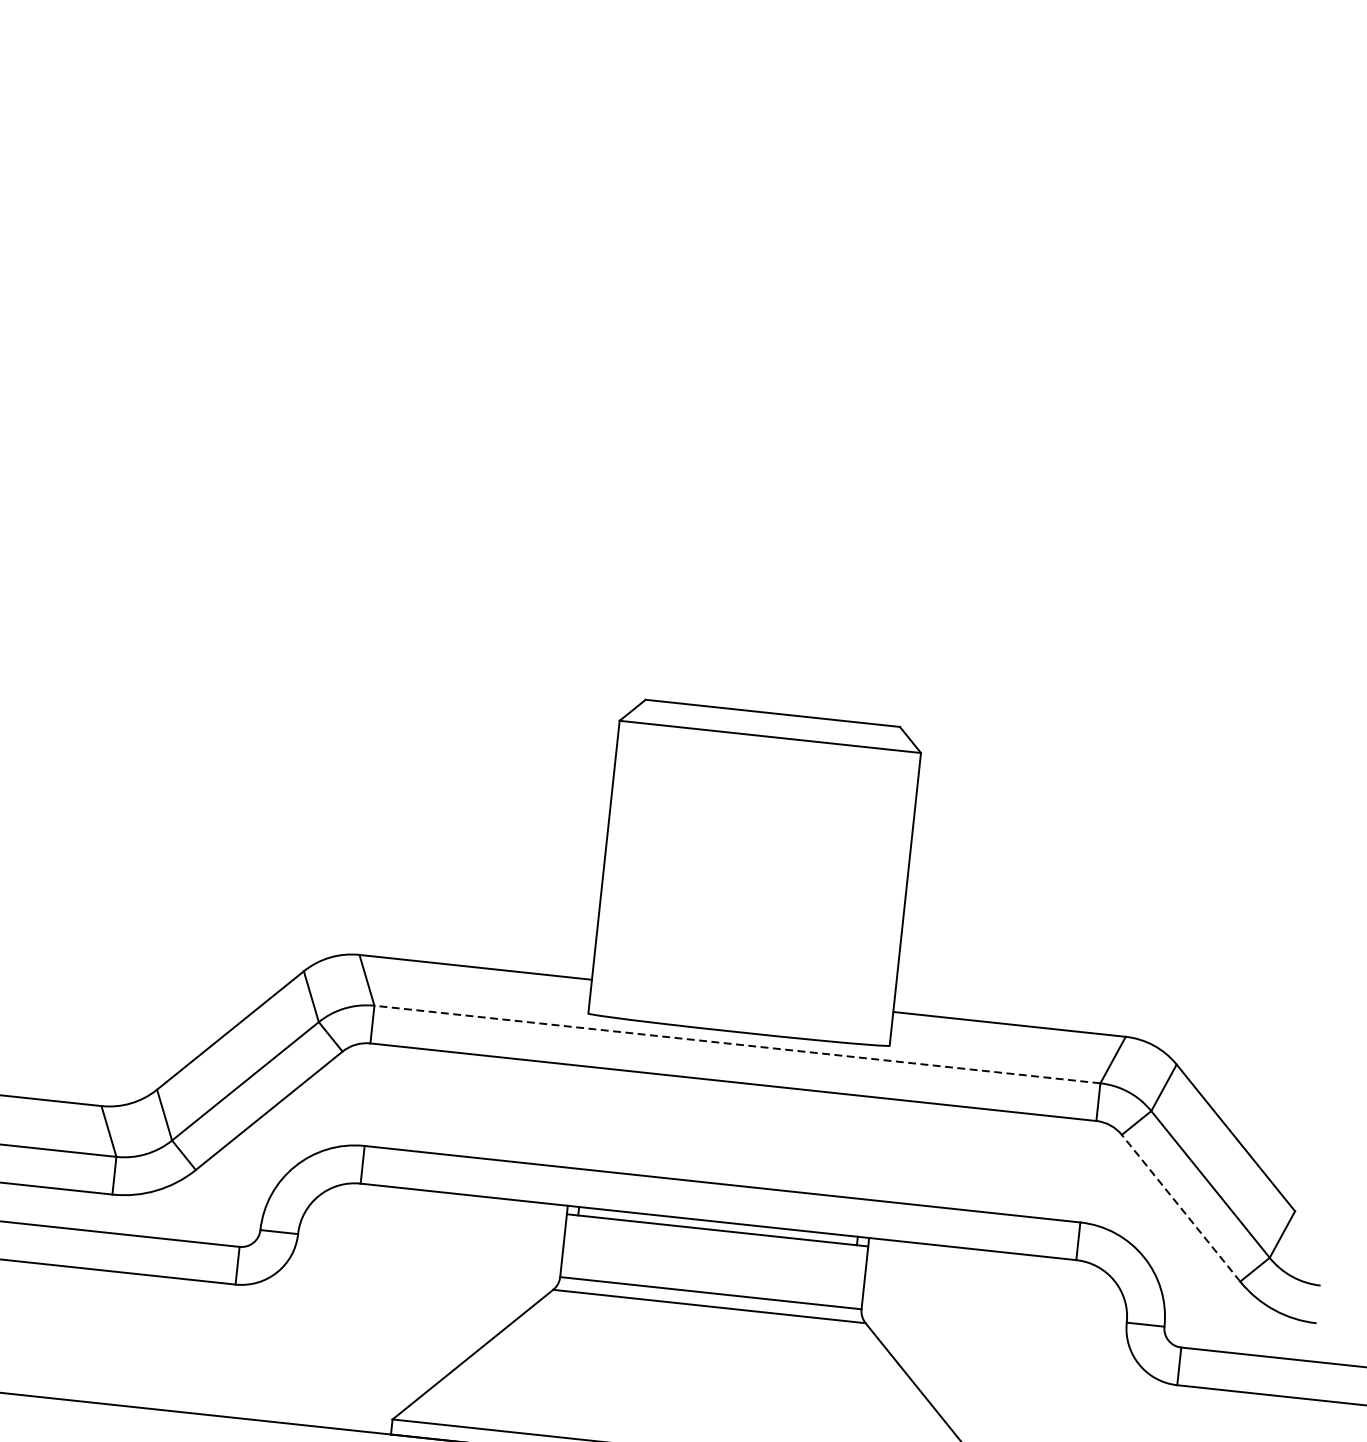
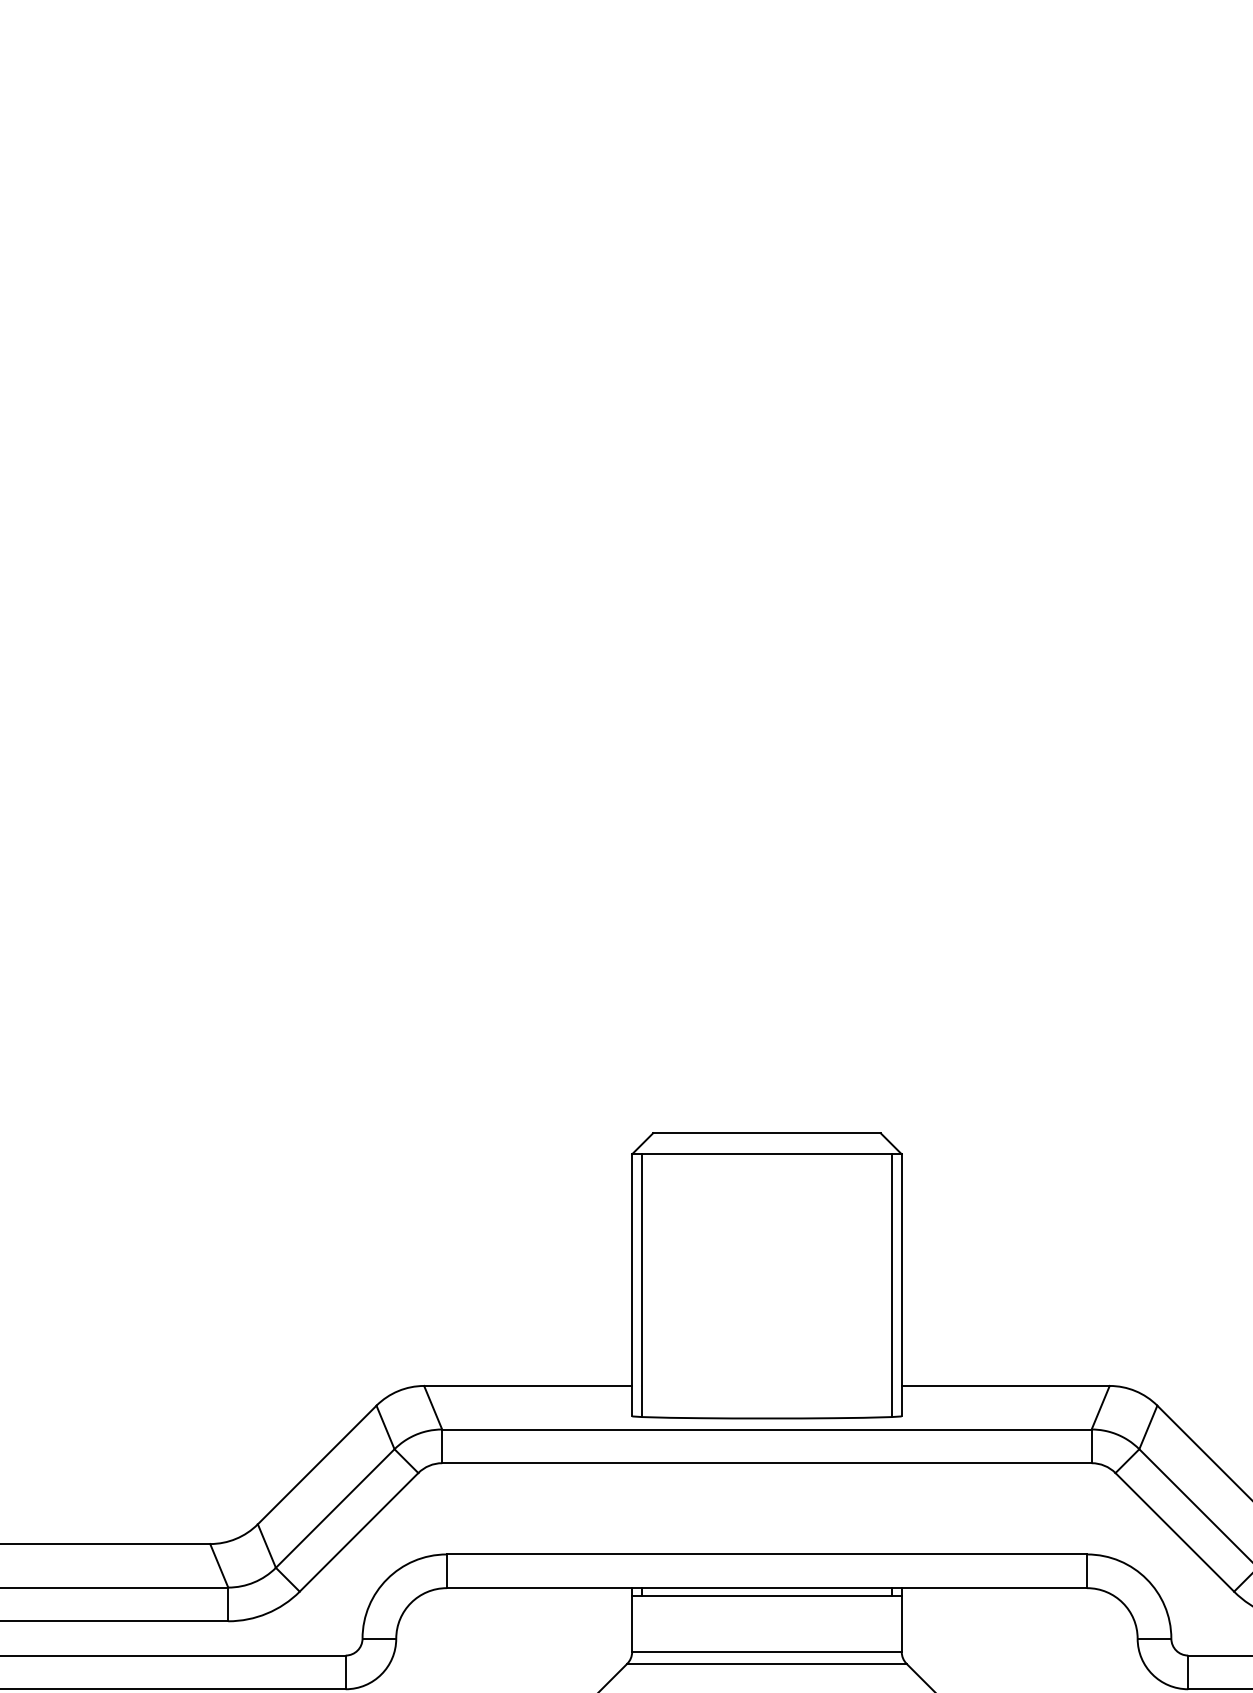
line: (615, 868) -> (642, 1285), added
line: (893, 898) -> (891, 1285), added
line: (736, 1044) -> (766, 1429), dashed -> solid
line: (1180, 1208) -> (1174, 1532), dashed -> solid

